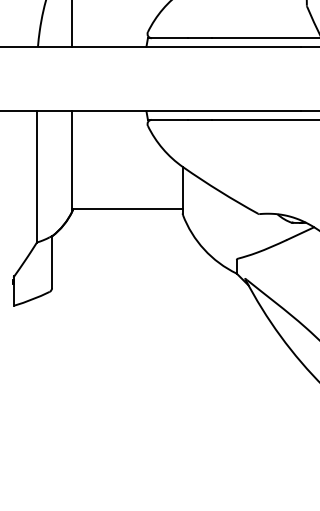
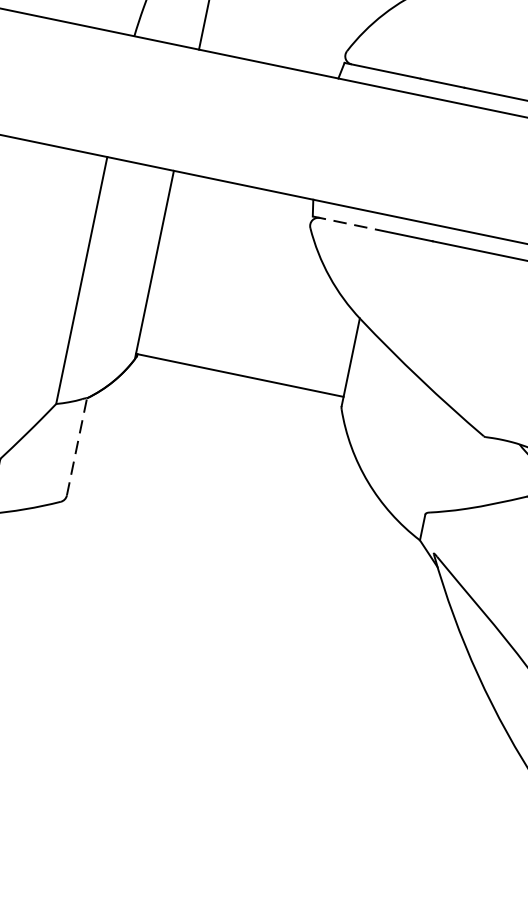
line: (168, 119) -> (351, 223), solid -> dashed
line: (52, 262) -> (77, 447), solid -> dashed

